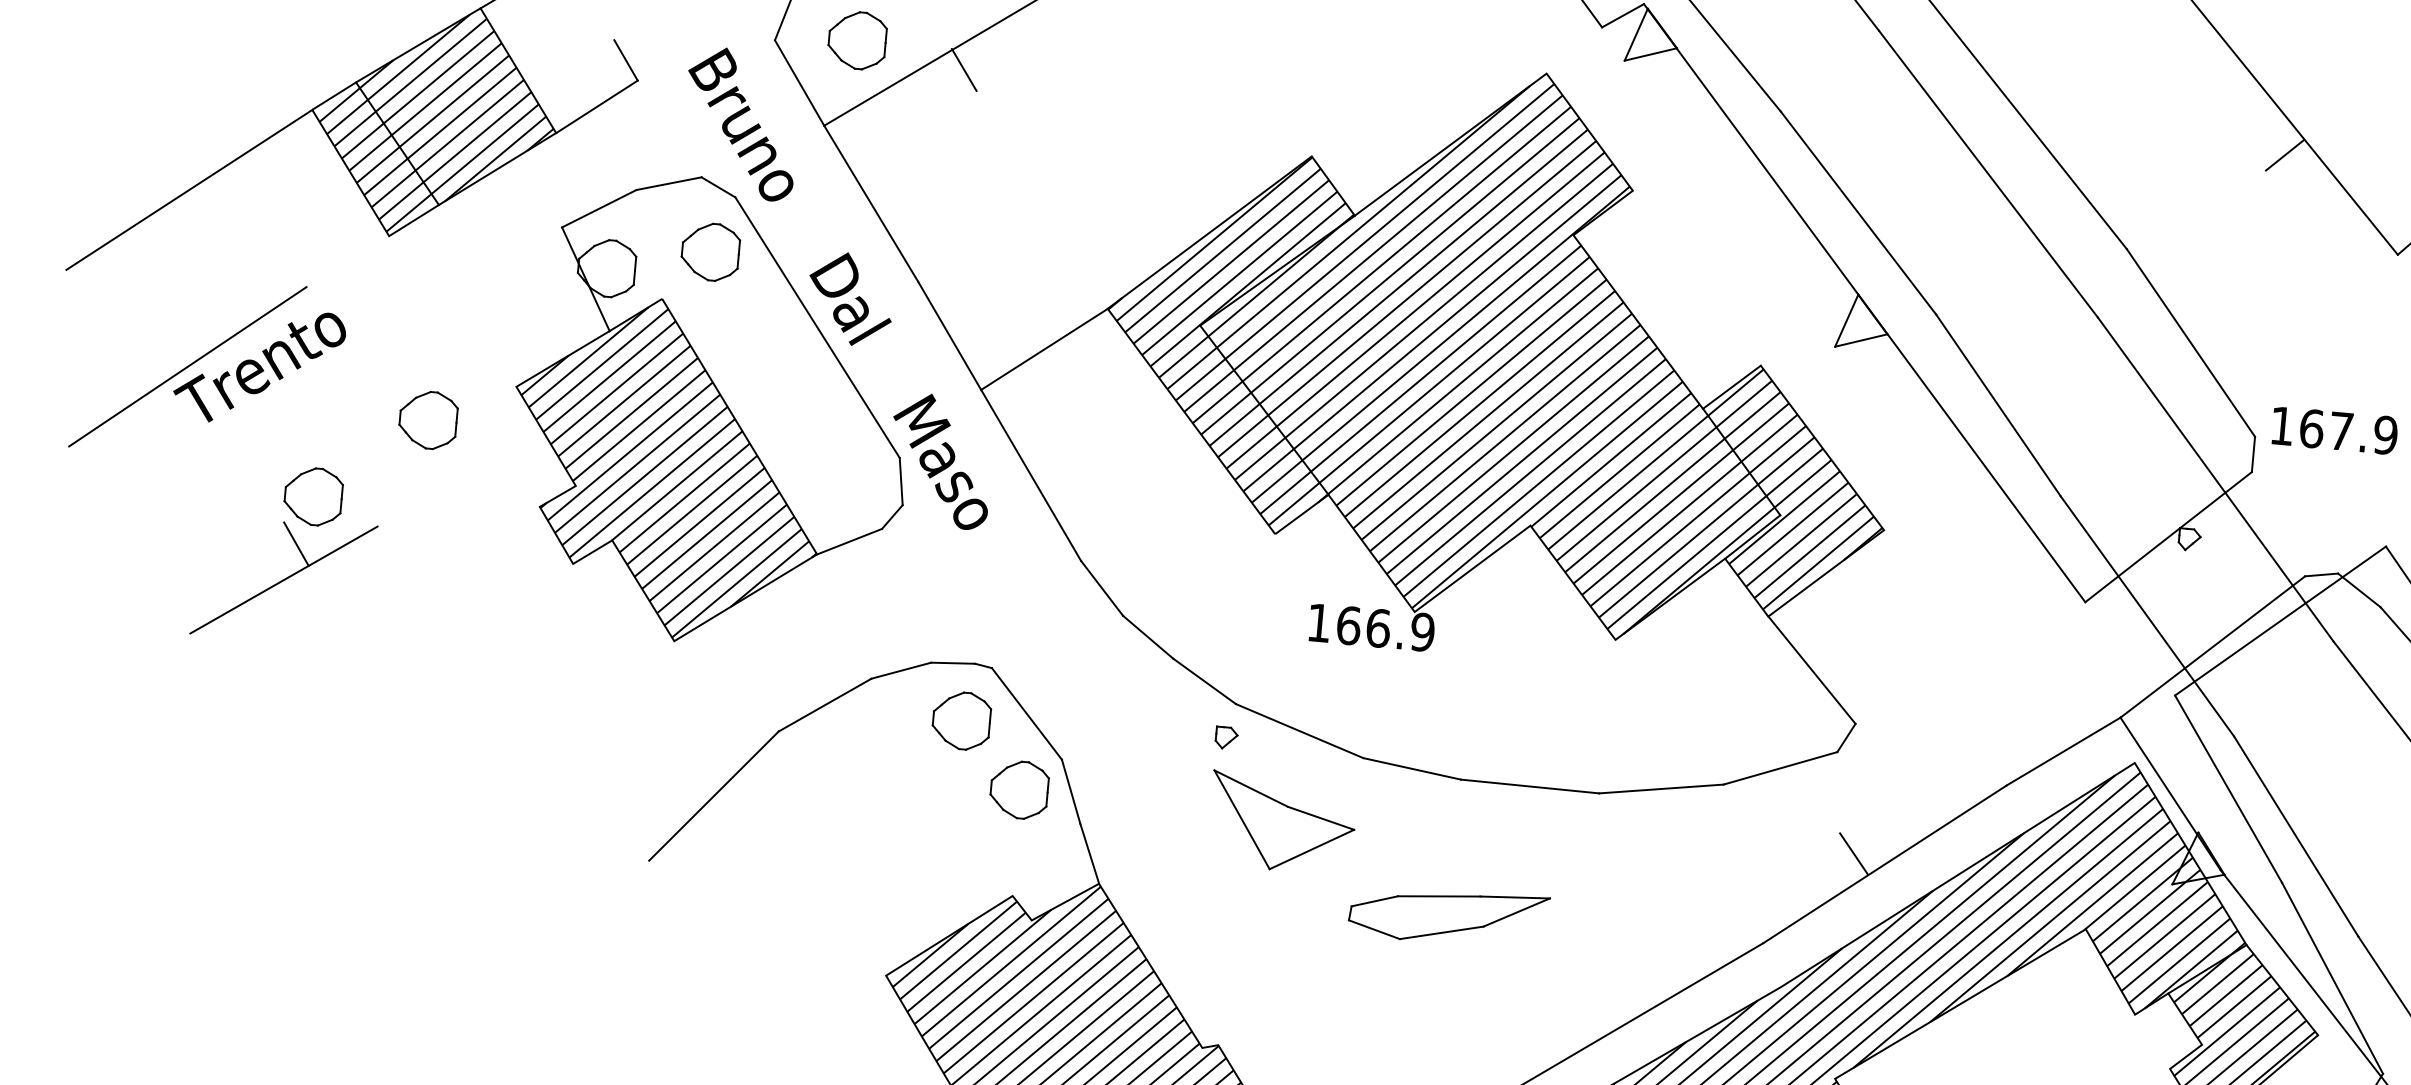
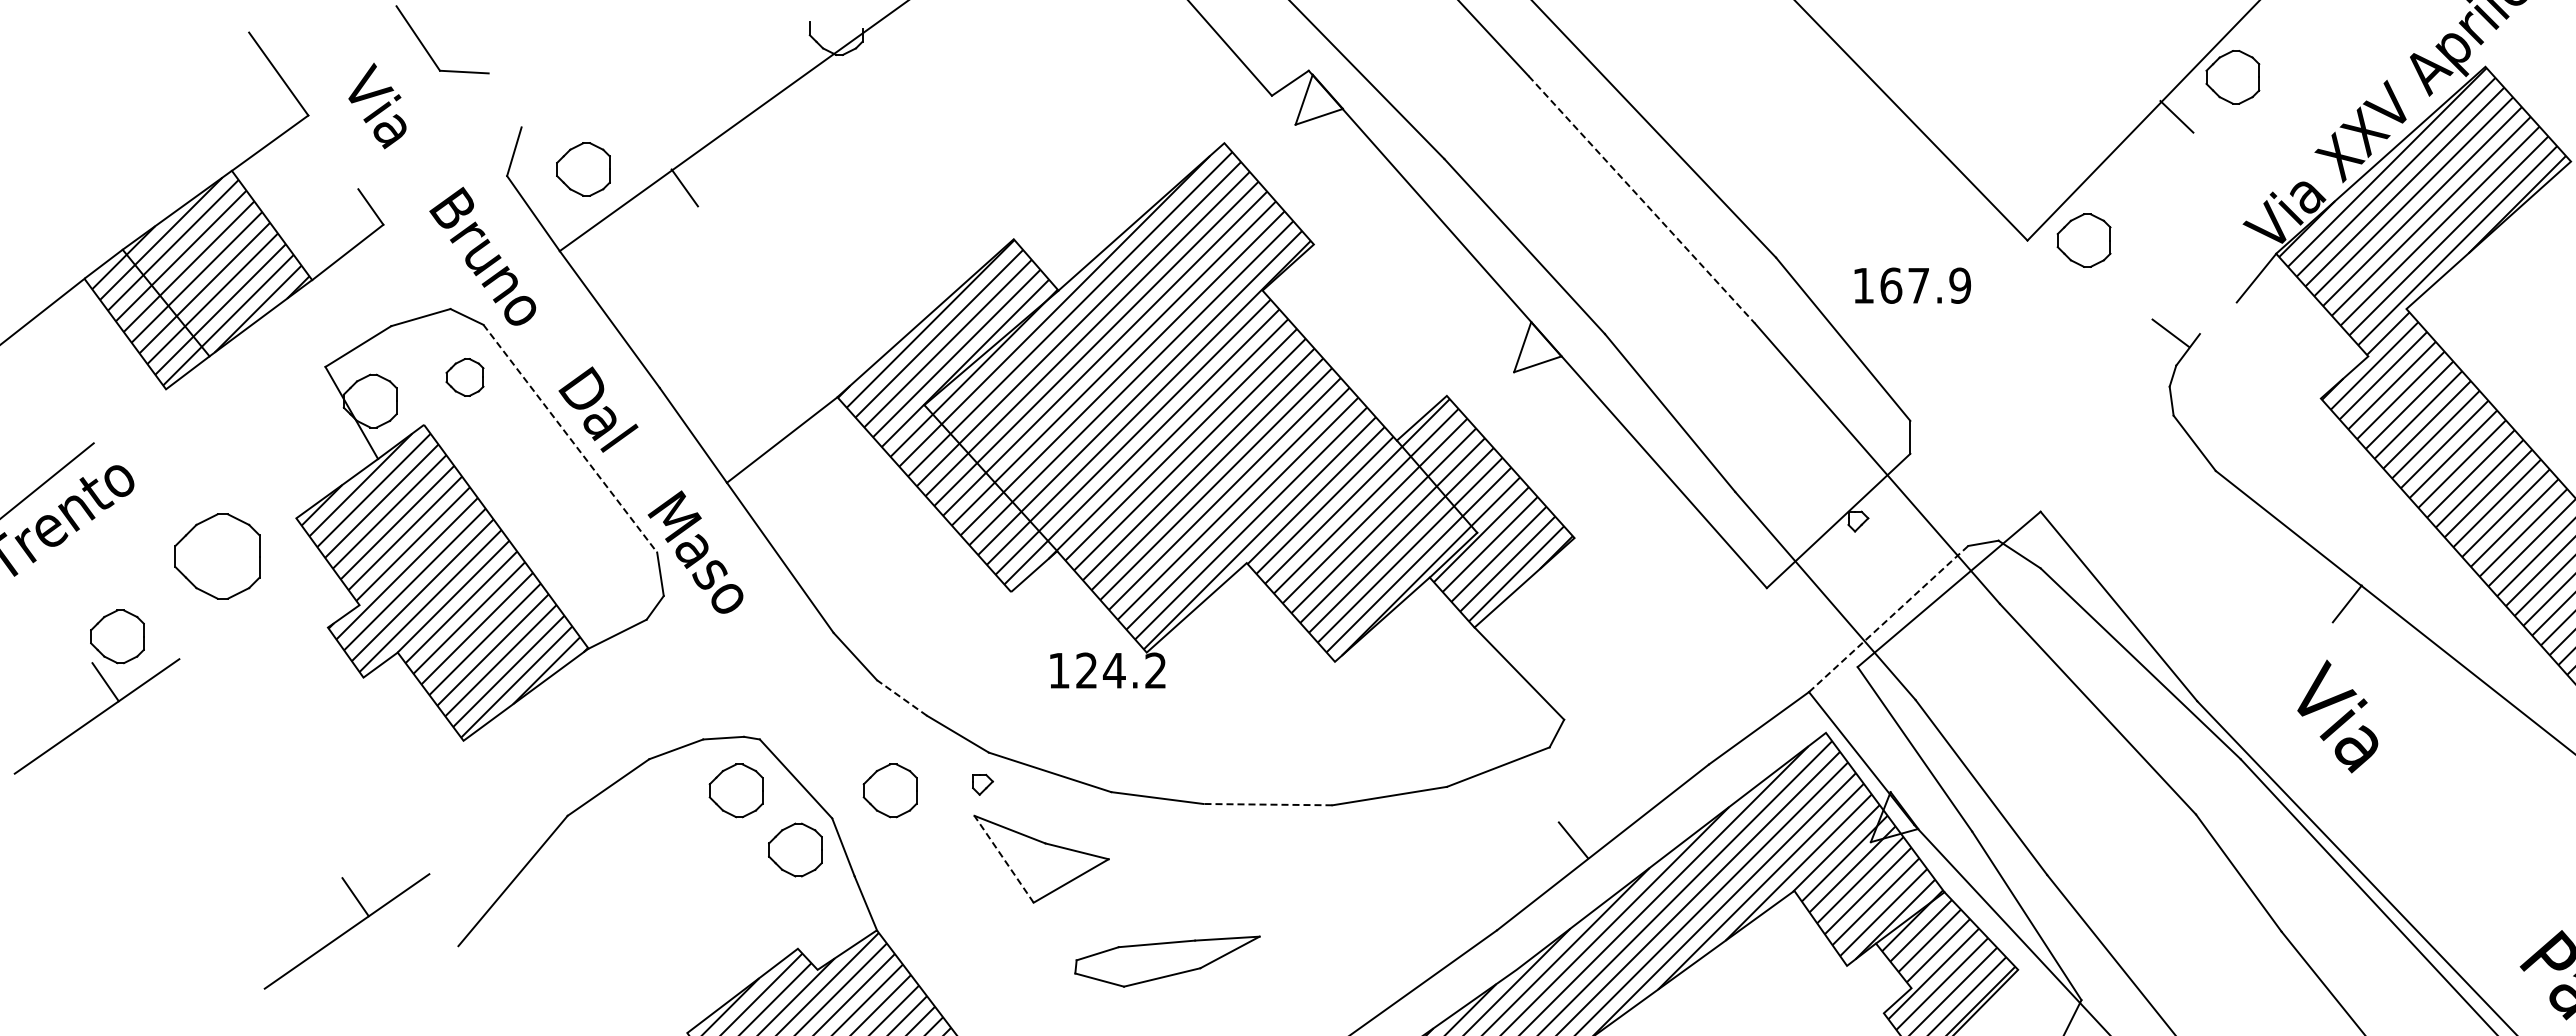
line: (2284, 154) -> (1914, 157), removed
line: (1988, 173) -> (1641, 199), solid -> dashed
part: (710, 252) -> (464, 377), size x0.7
line: (817, 328) -> (570, 439), solid -> dashed
part: (428, 420) -> (217, 556), size x1.6
text: (2334, 430) -> (1912, 285), moved
text: (1385, 628) -> (1121, 670), 166.9 -> 124.2
line: (1148, 637) -> (902, 698), solid -> dashed
line: (2213, 646) -> (1889, 618), solid -> dashed
part: (1125, 735) -> (889, 790), added
line: (1529, 786) -> (1267, 804), solid -> dashed
line: (1242, 820) -> (1004, 859), solid -> dashed
part: (530, 834) -> (346, 931), added
part: (1448, 916) -> (1167, 961), moved

